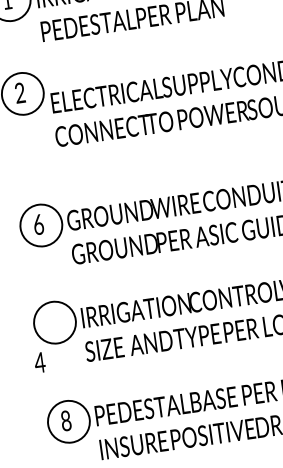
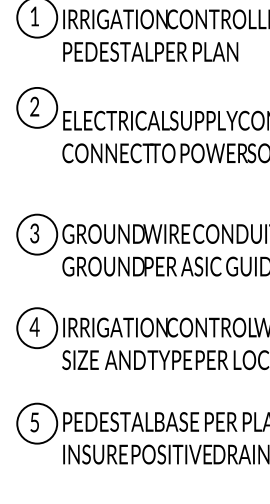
text: (38, 223) -> (34, 232), 6 -> 3
text: (39, 362) -> (34, 326), moved
text: (65, 420) -> (34, 422), 8 -> 5

